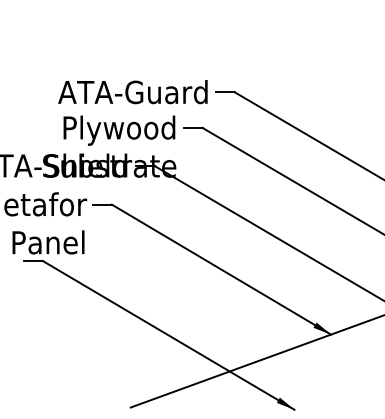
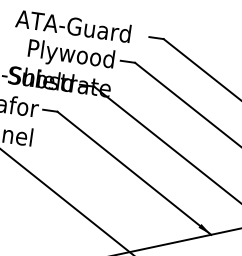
text: (132, 92) -> (73, 26), moved

